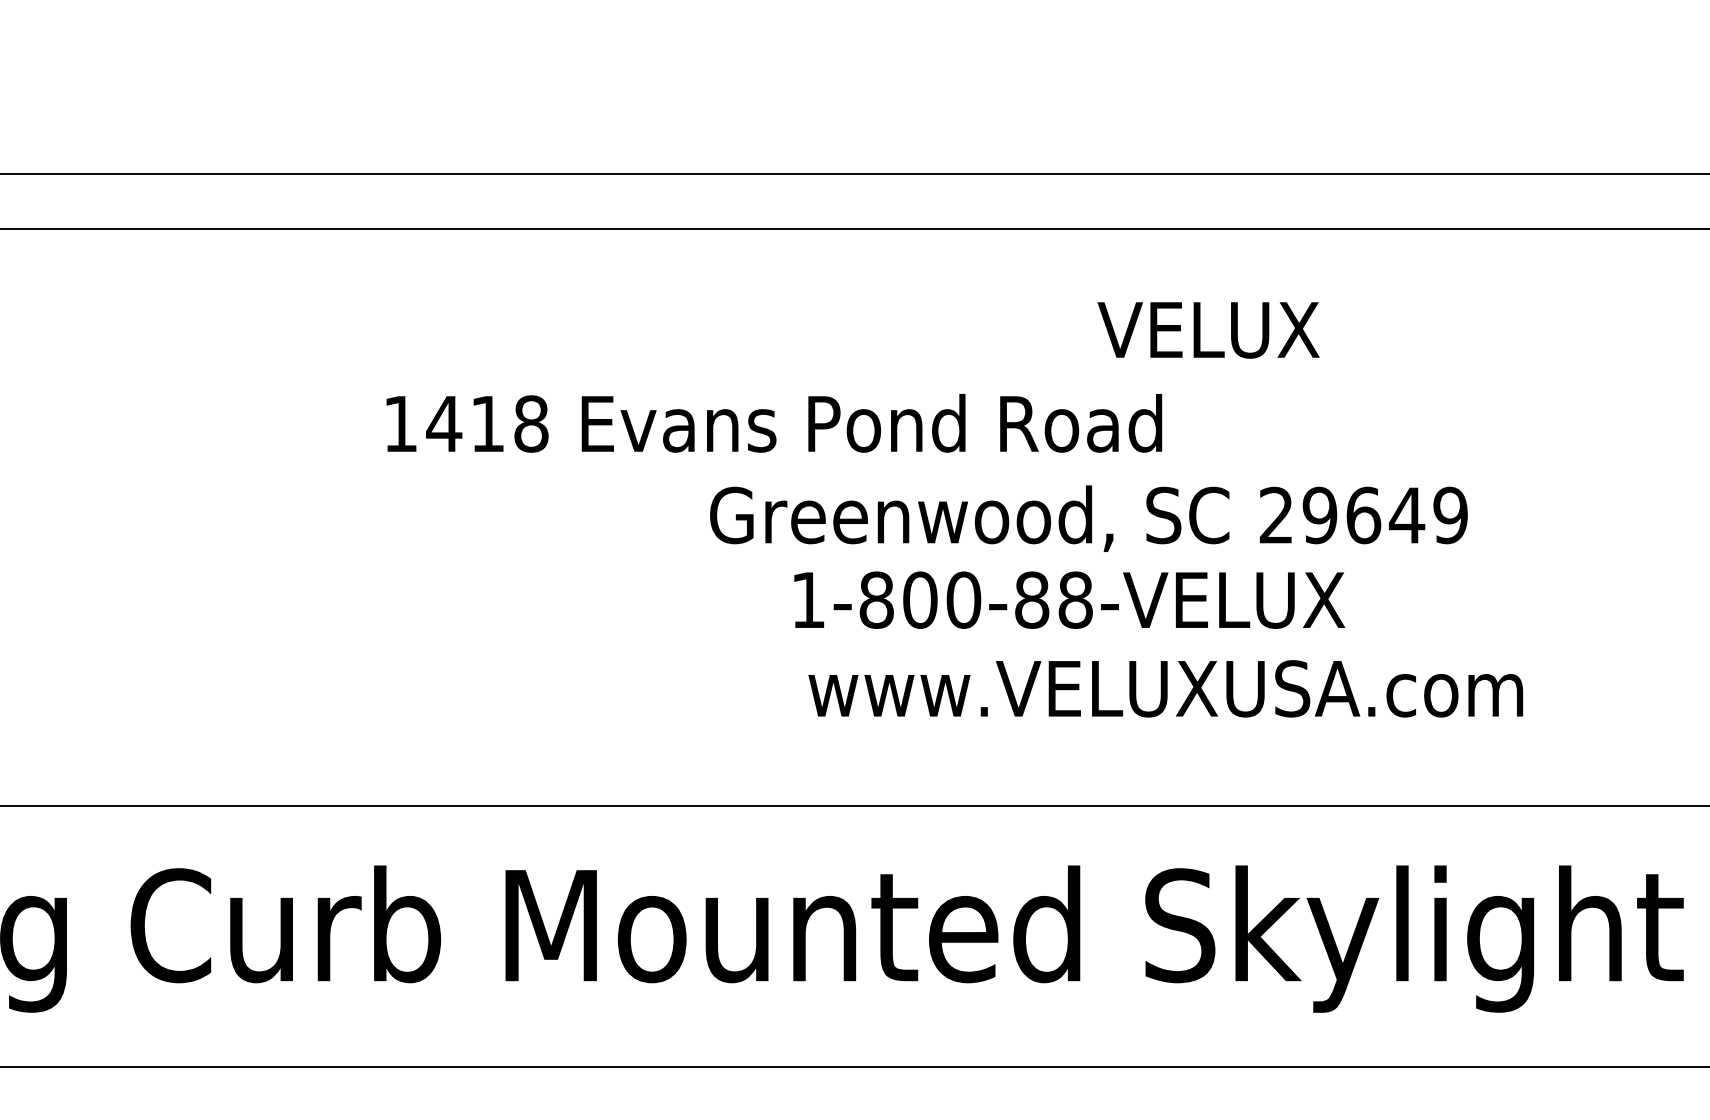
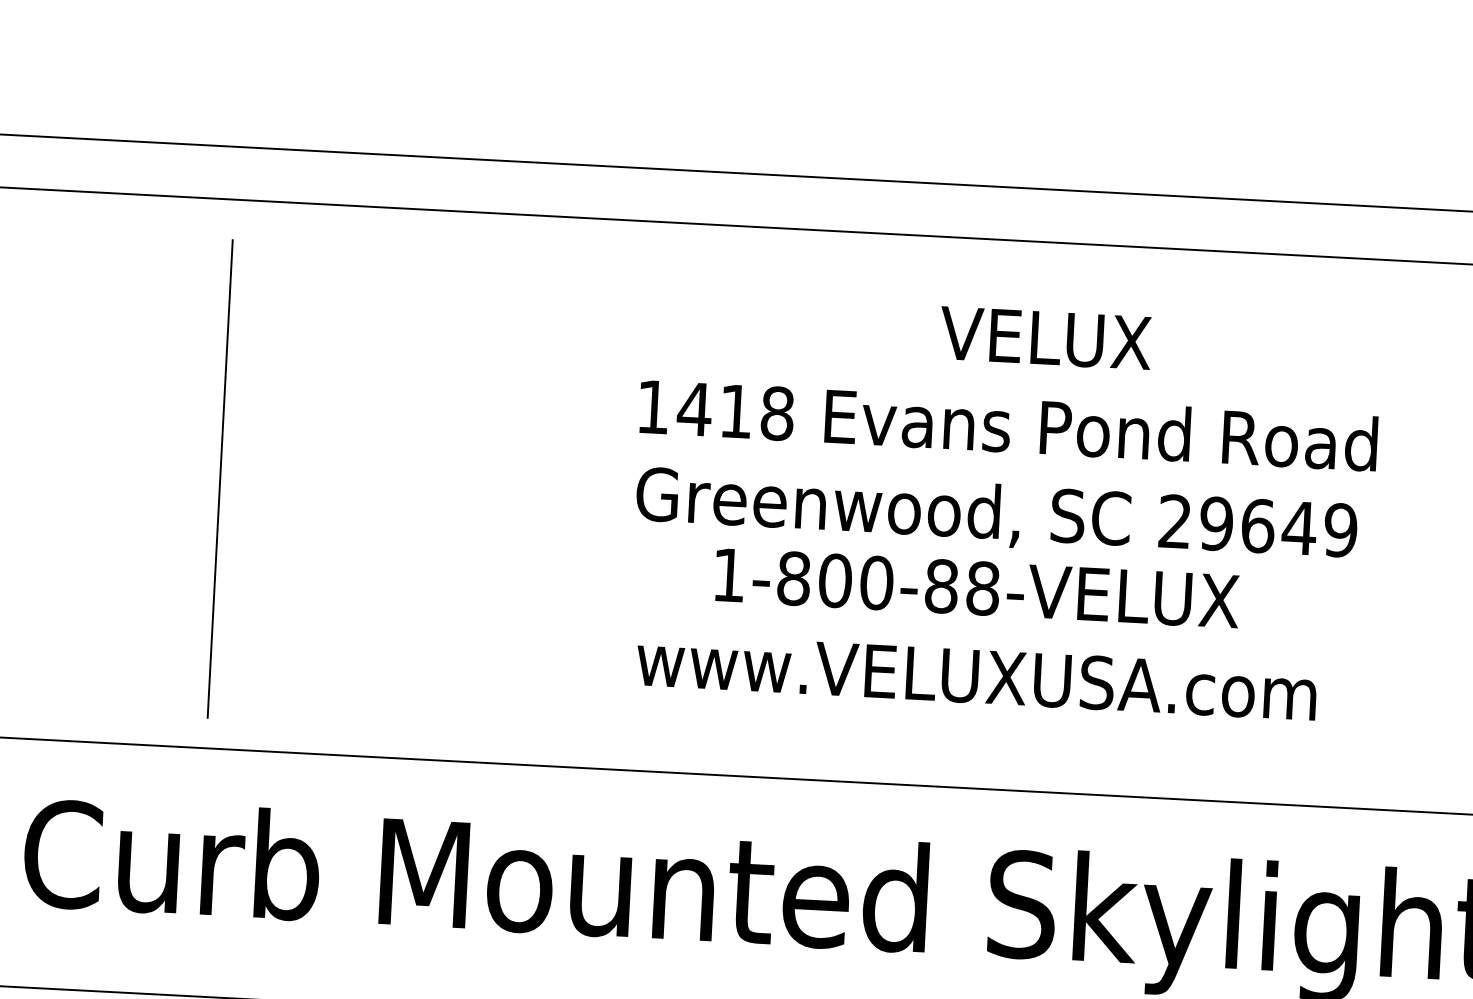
text: (1208, 330) -> (1045, 338), moved
text: (774, 423) -> (1008, 425), moved
text: (1088, 518) -> (996, 515), moved
line: (315, 523) -> (220, 479), added
text: (1069, 599) -> (977, 587), moved
text: (1165, 688) -> (976, 676), moved

